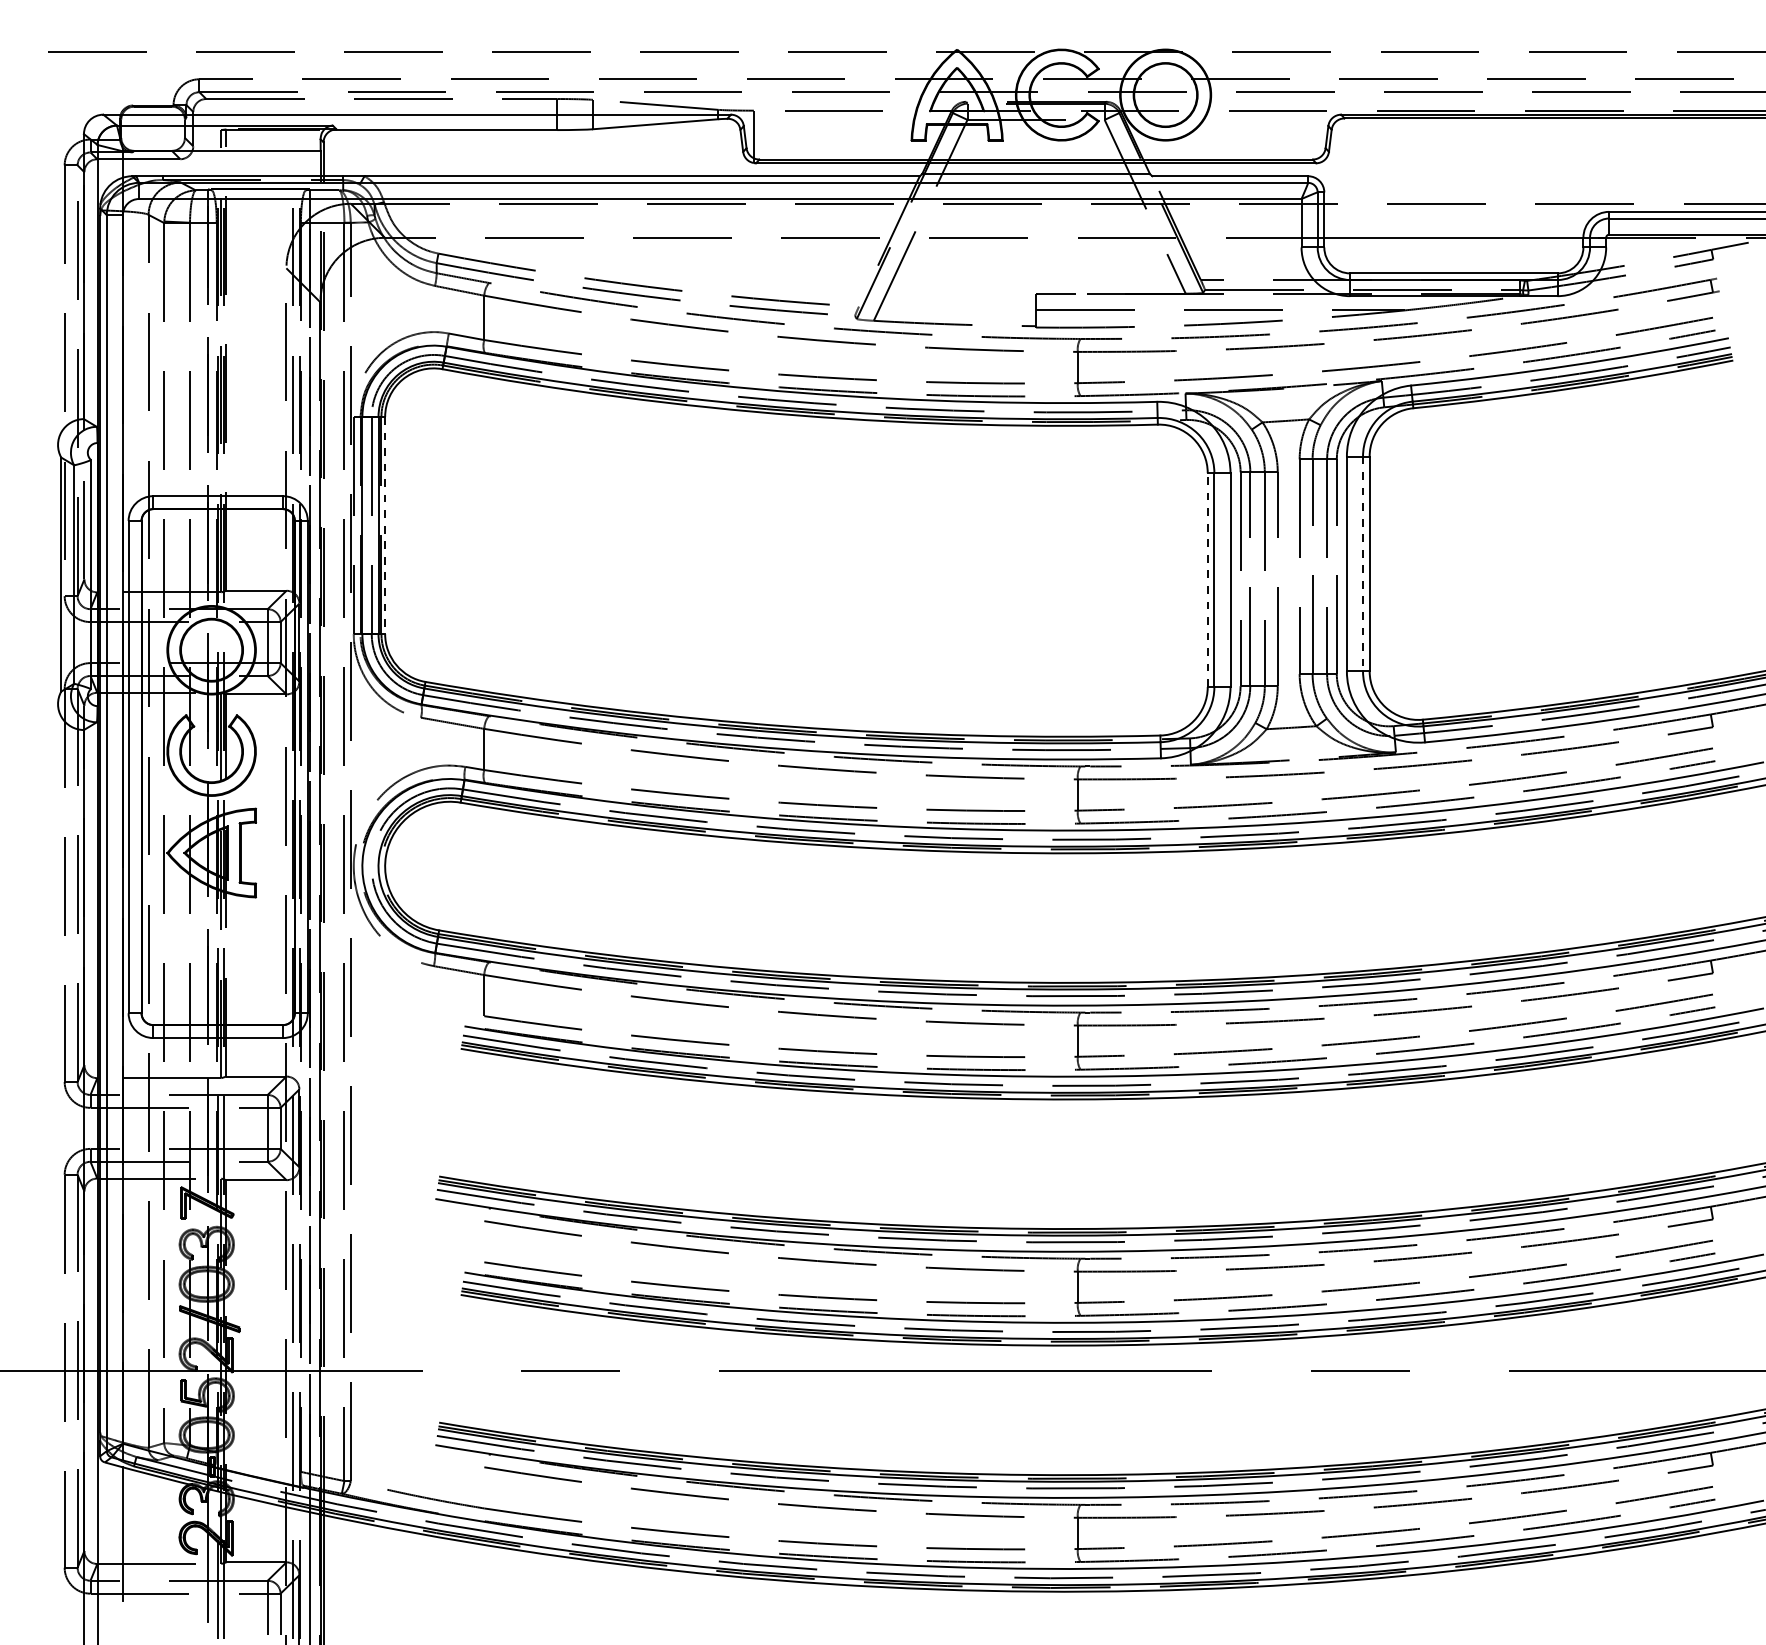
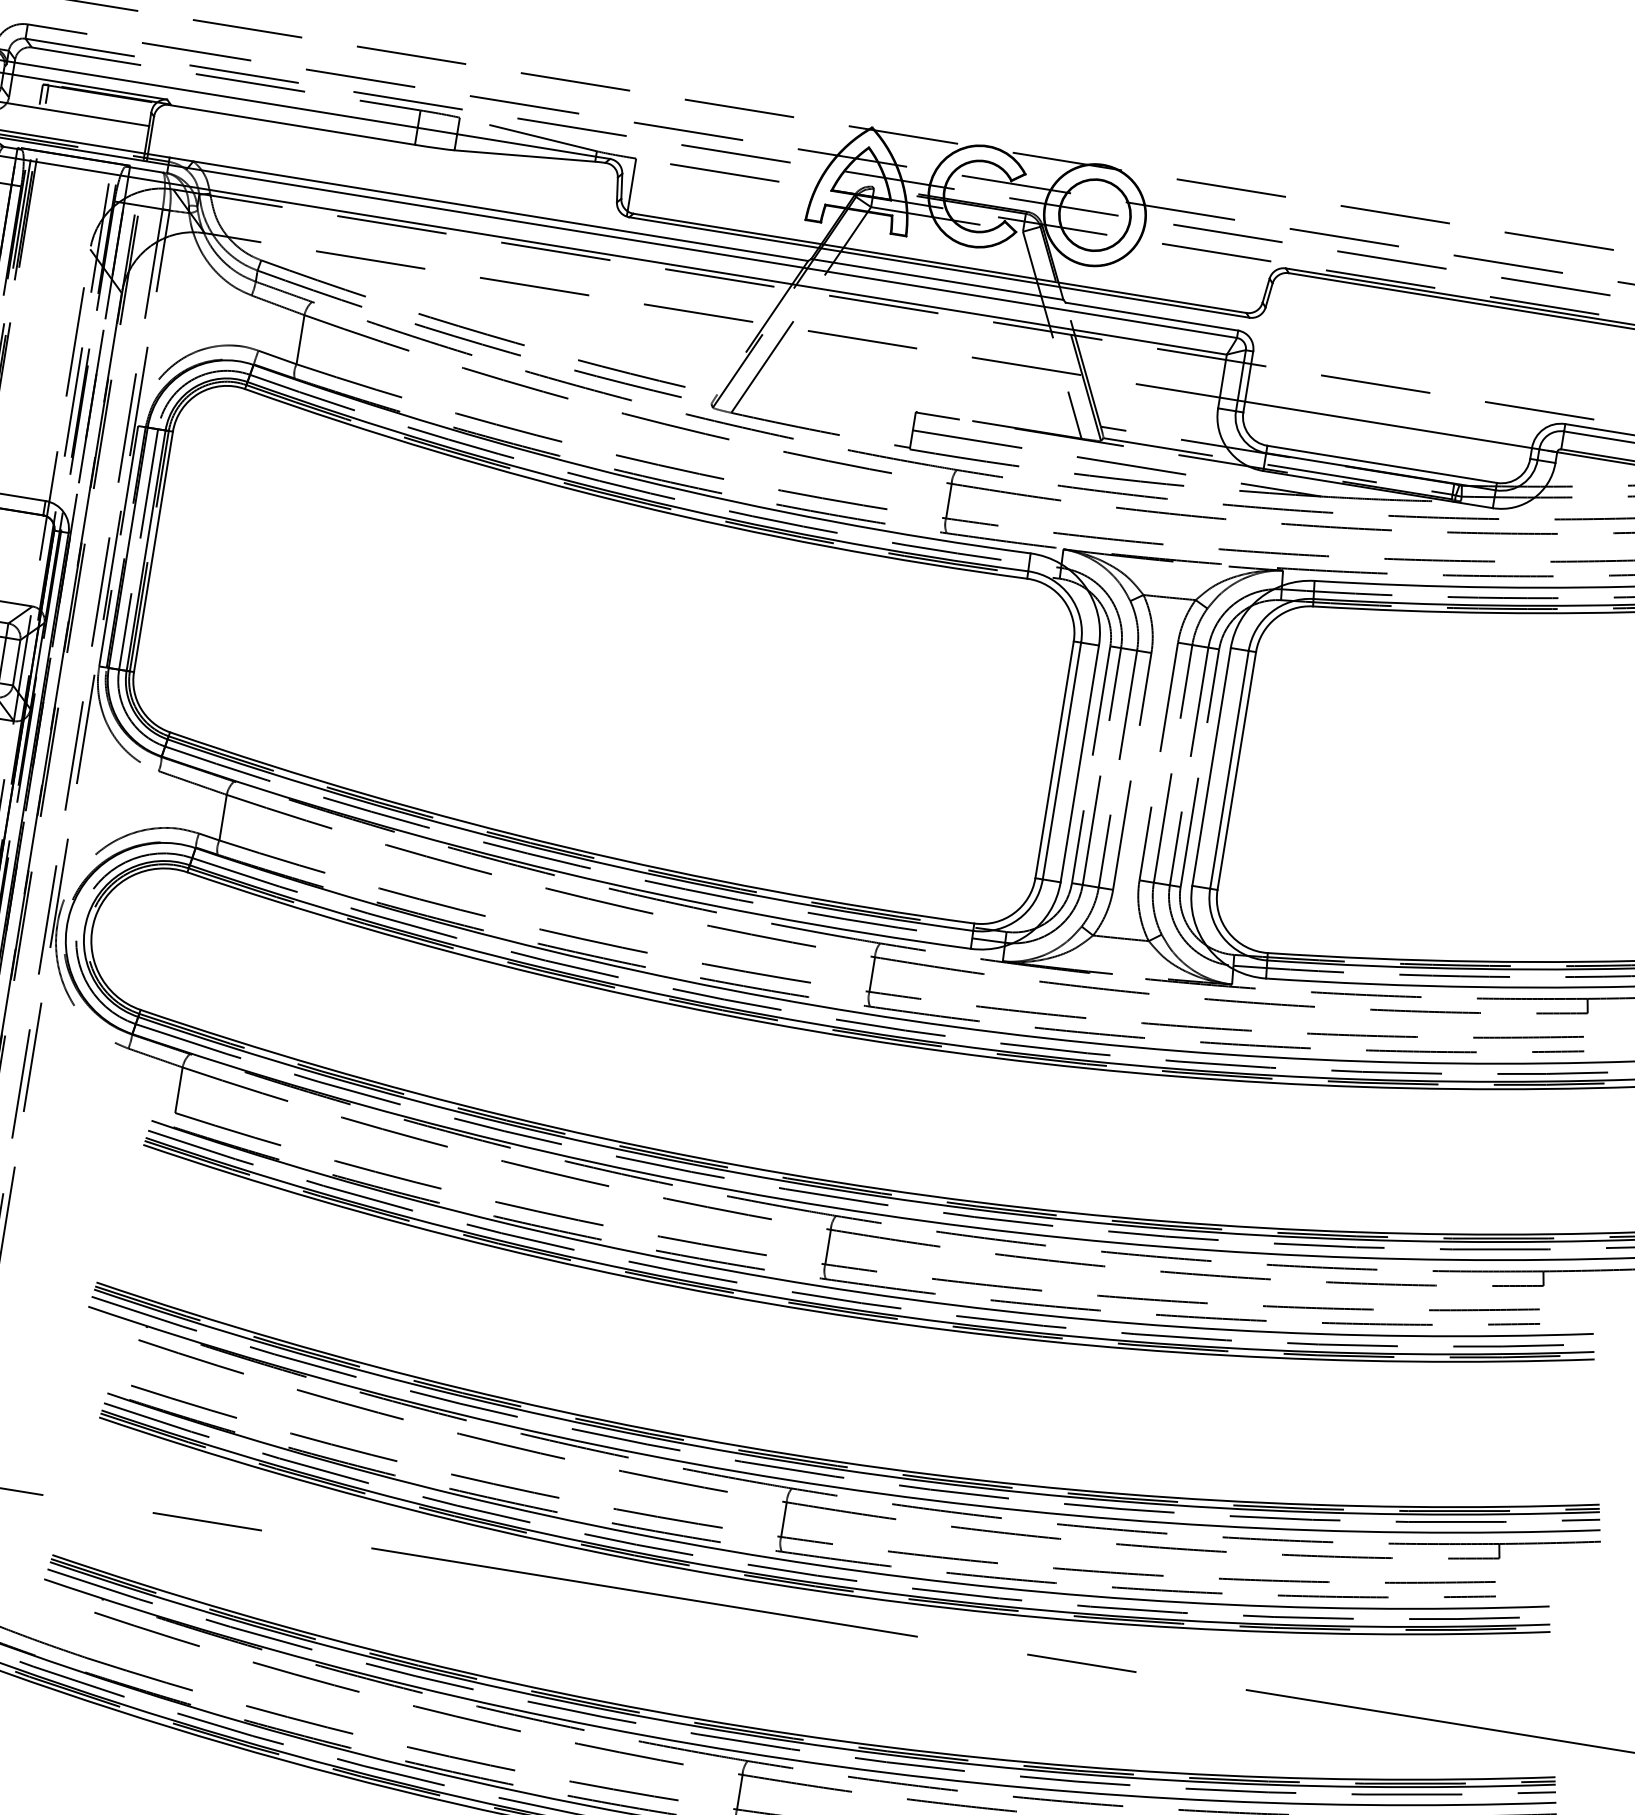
line: (385, 525) -> (153, 551), dashed -> solid
line: (1363, 564) -> (1229, 770), dashed -> solid
line: (1207, 580) -> (1054, 760), dashed -> solid

